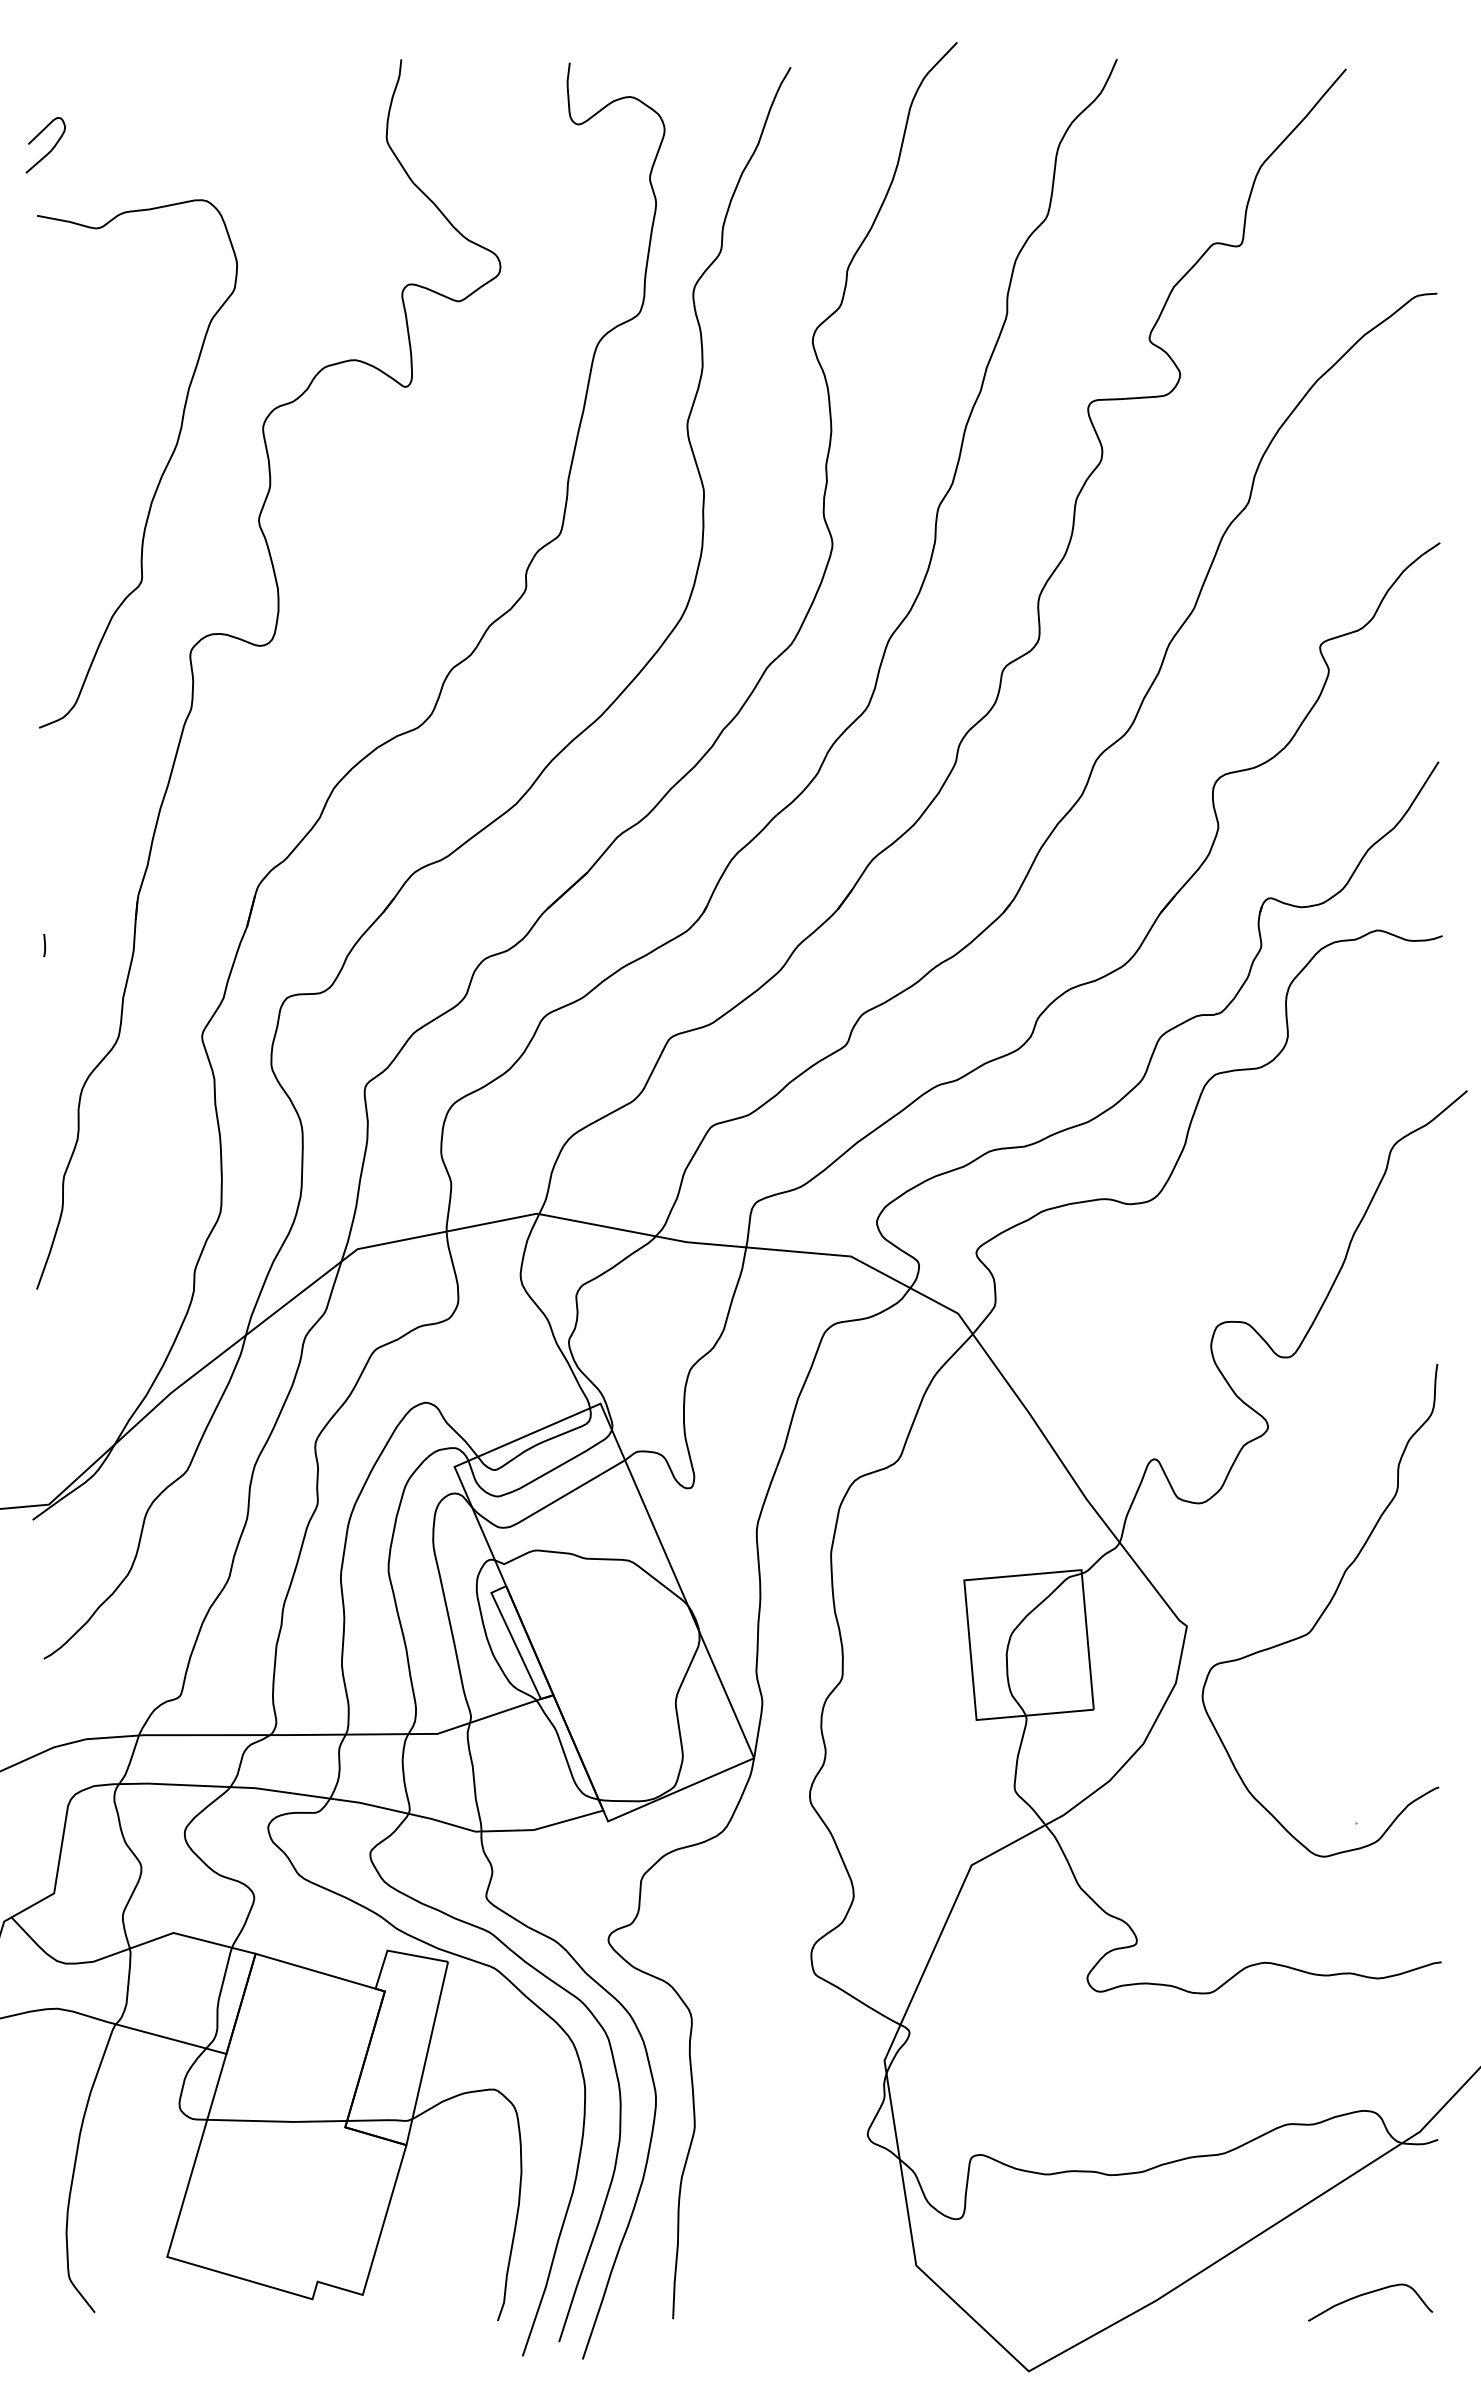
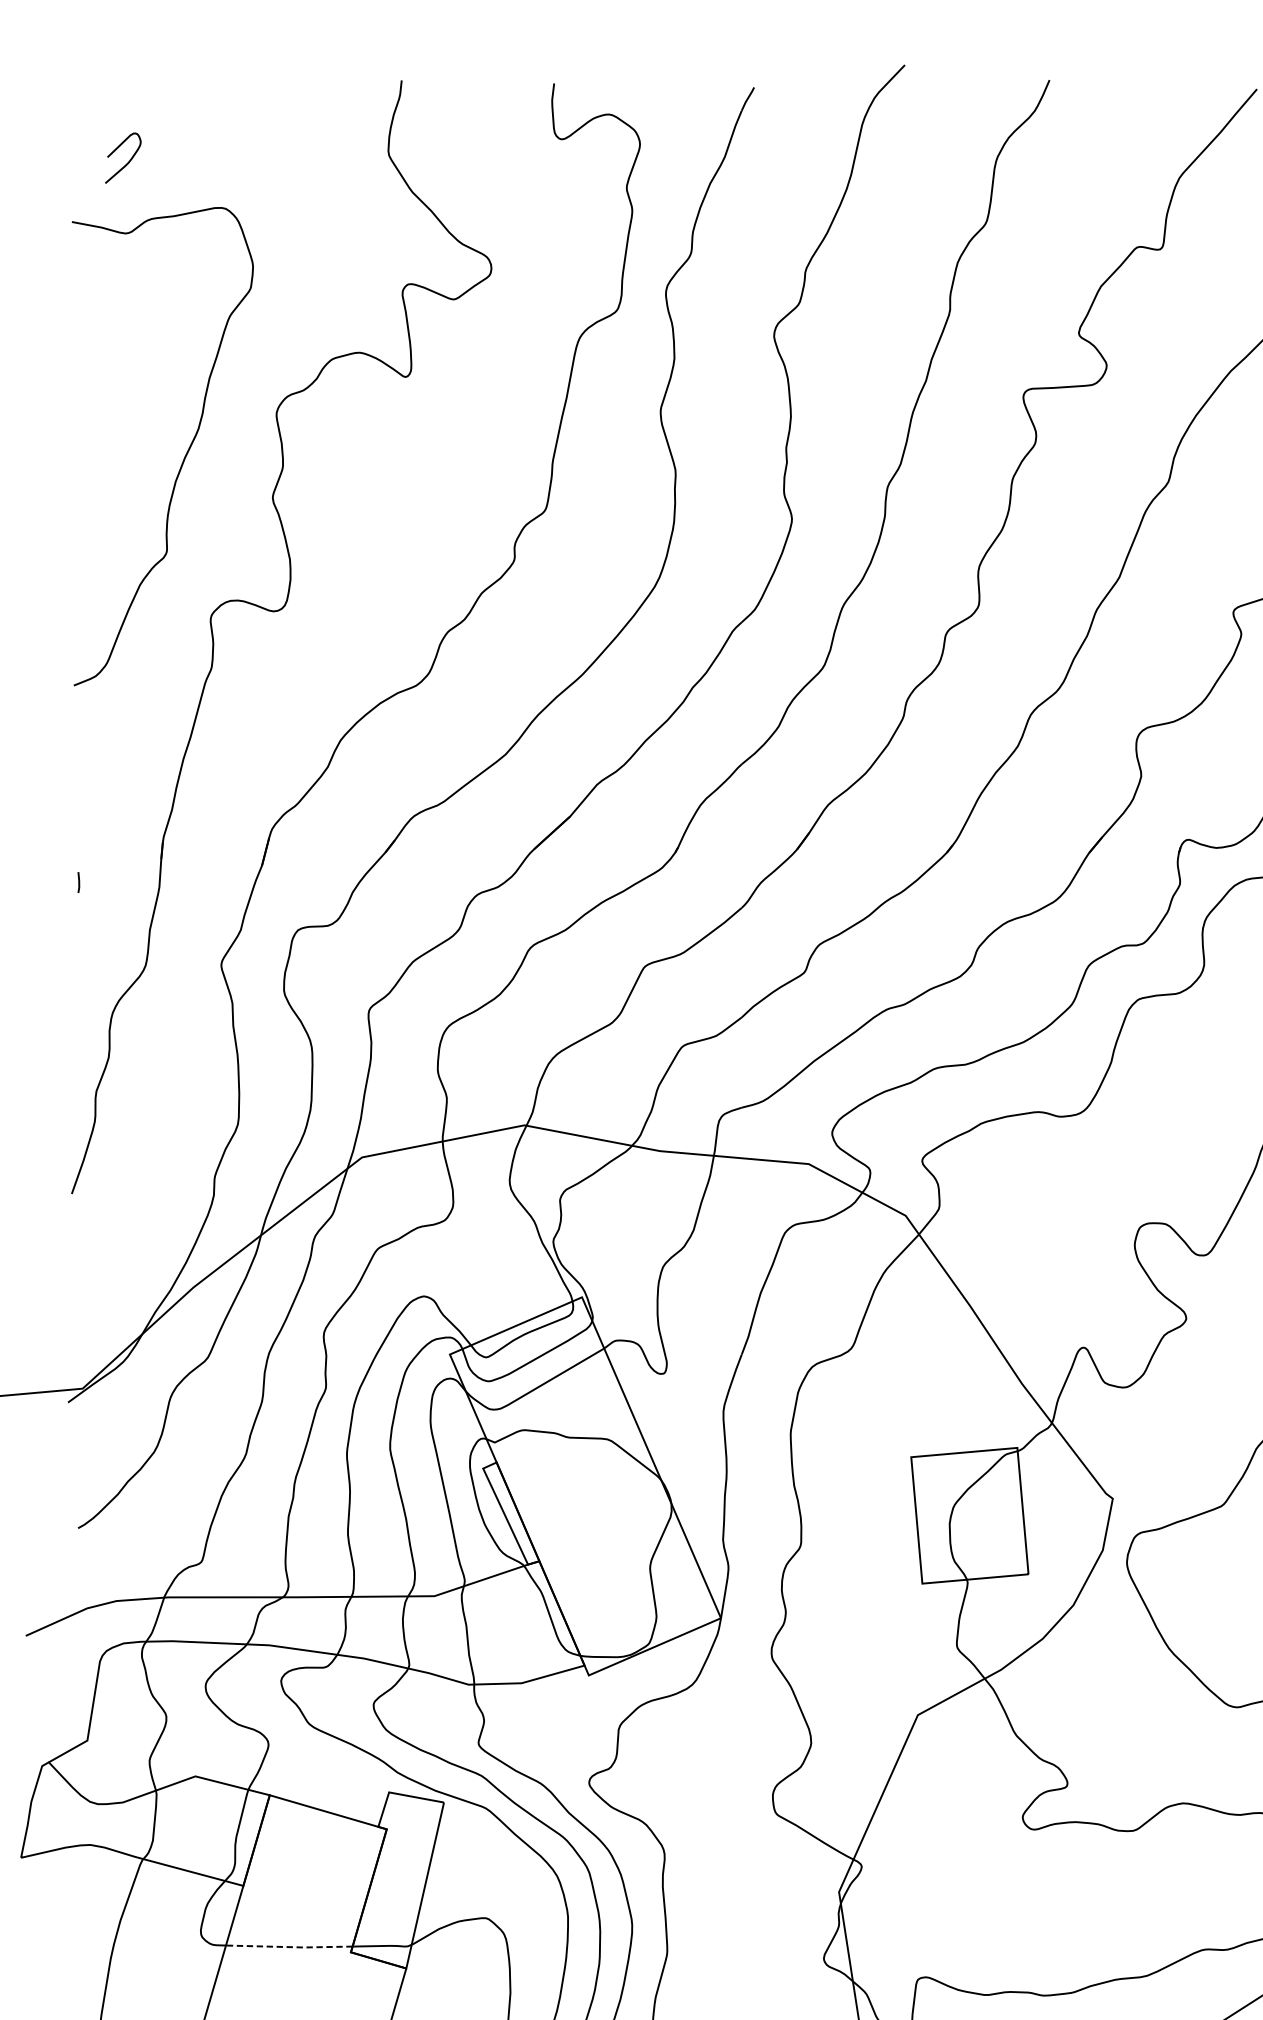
curve: (51, 148) -> (128, 161), moved
line: (277, 2121) -> (289, 1947), solid -> dashed

